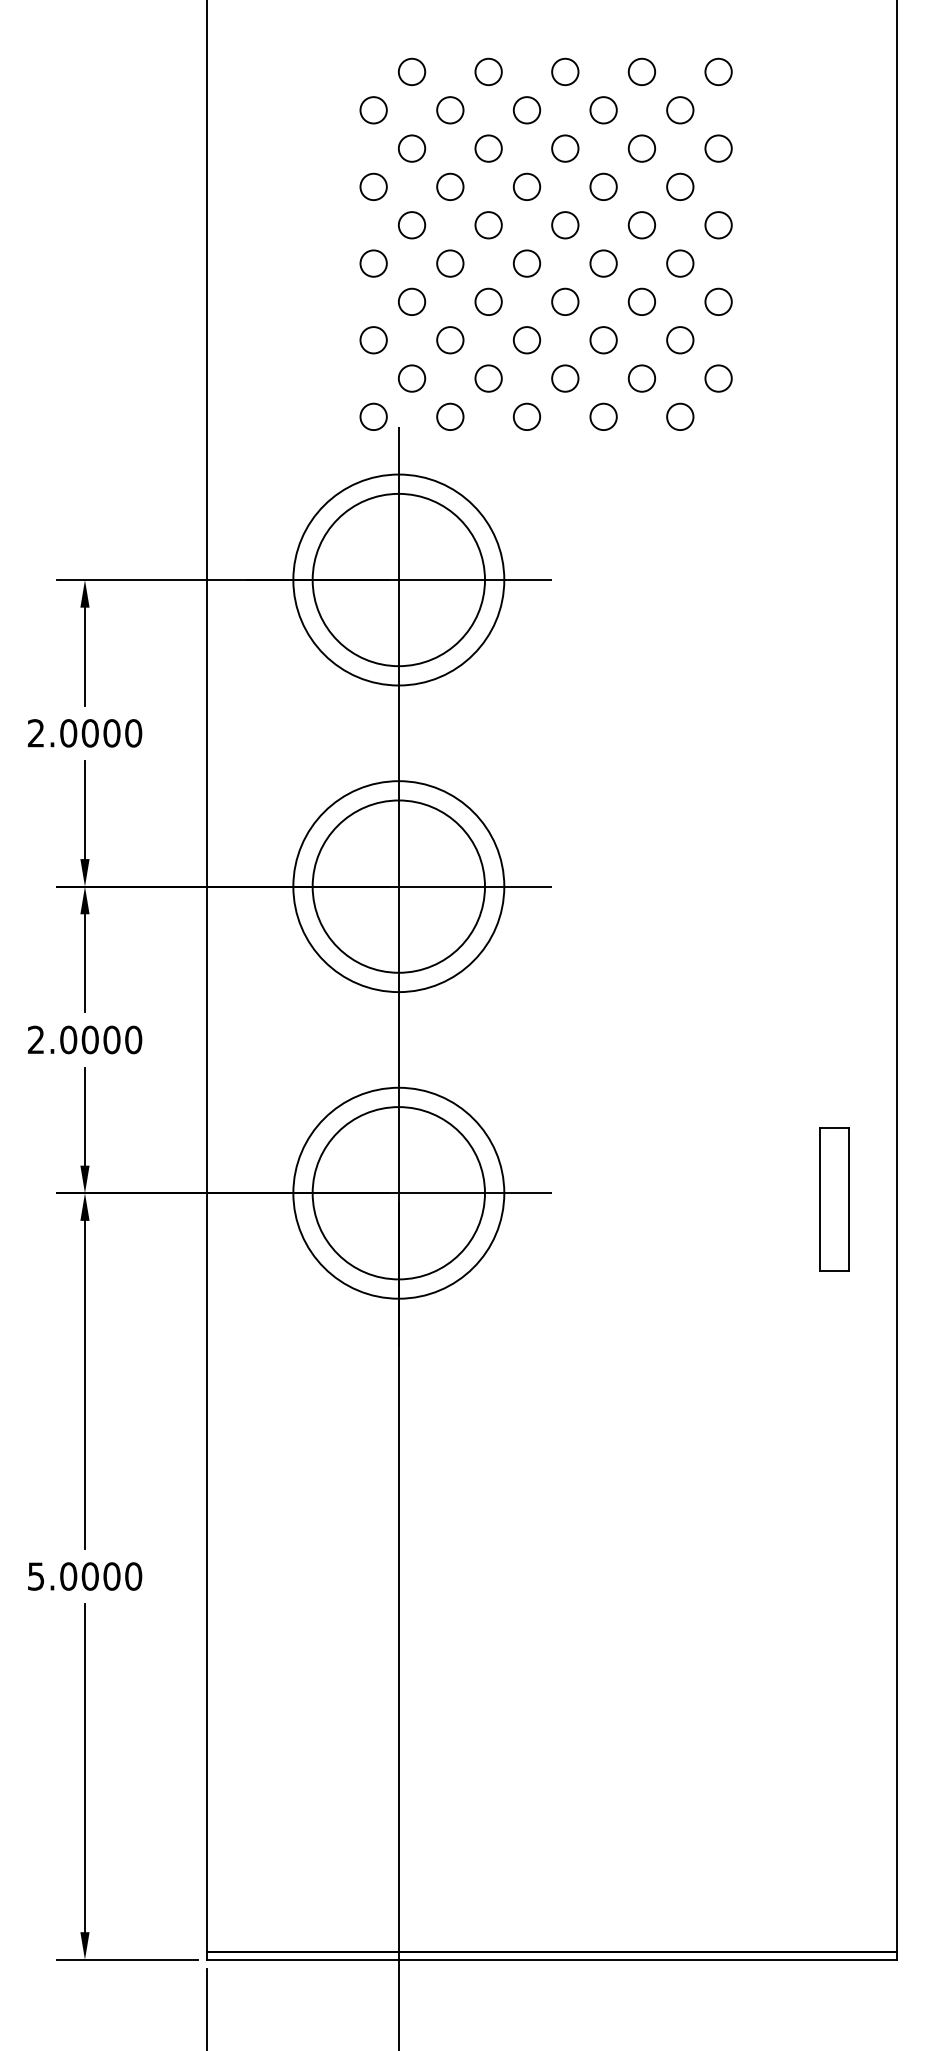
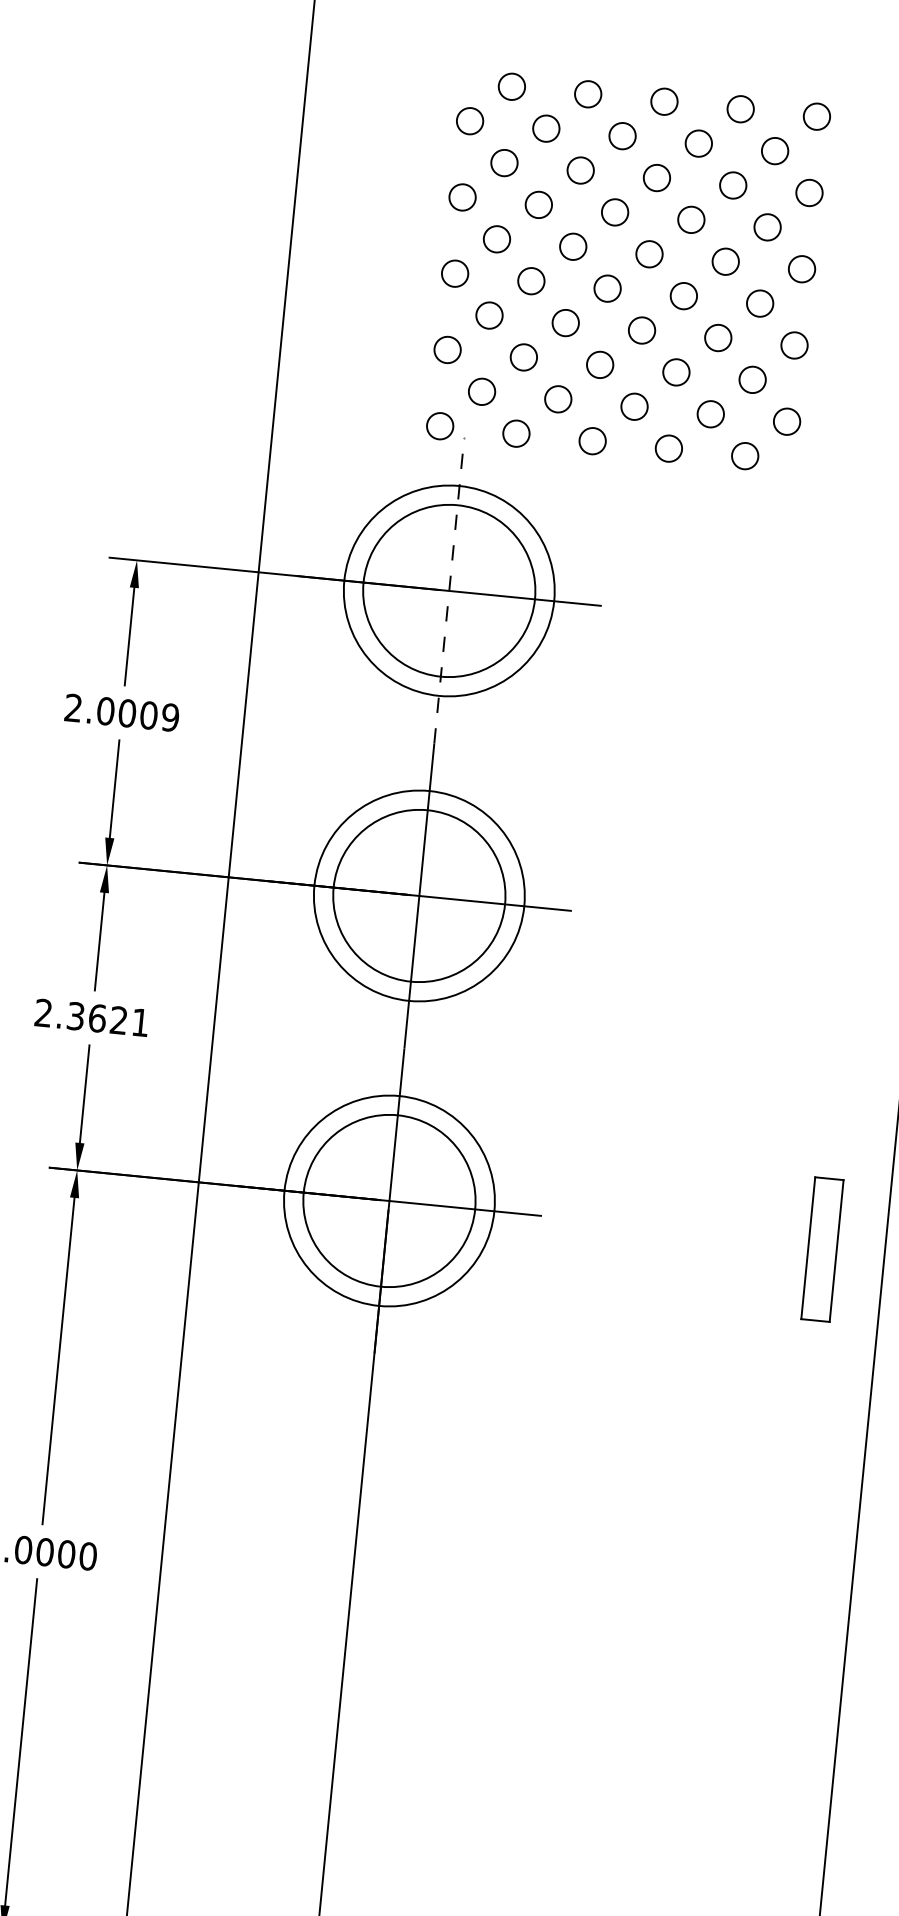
line: (398, 579) -> (448, 590), solid -> dashed
text: (133, 733) -> (170, 717), 2.0000 -> 2.0009
text: (101, 1039) -> (108, 1019), 2.0000 -> 2.3621

